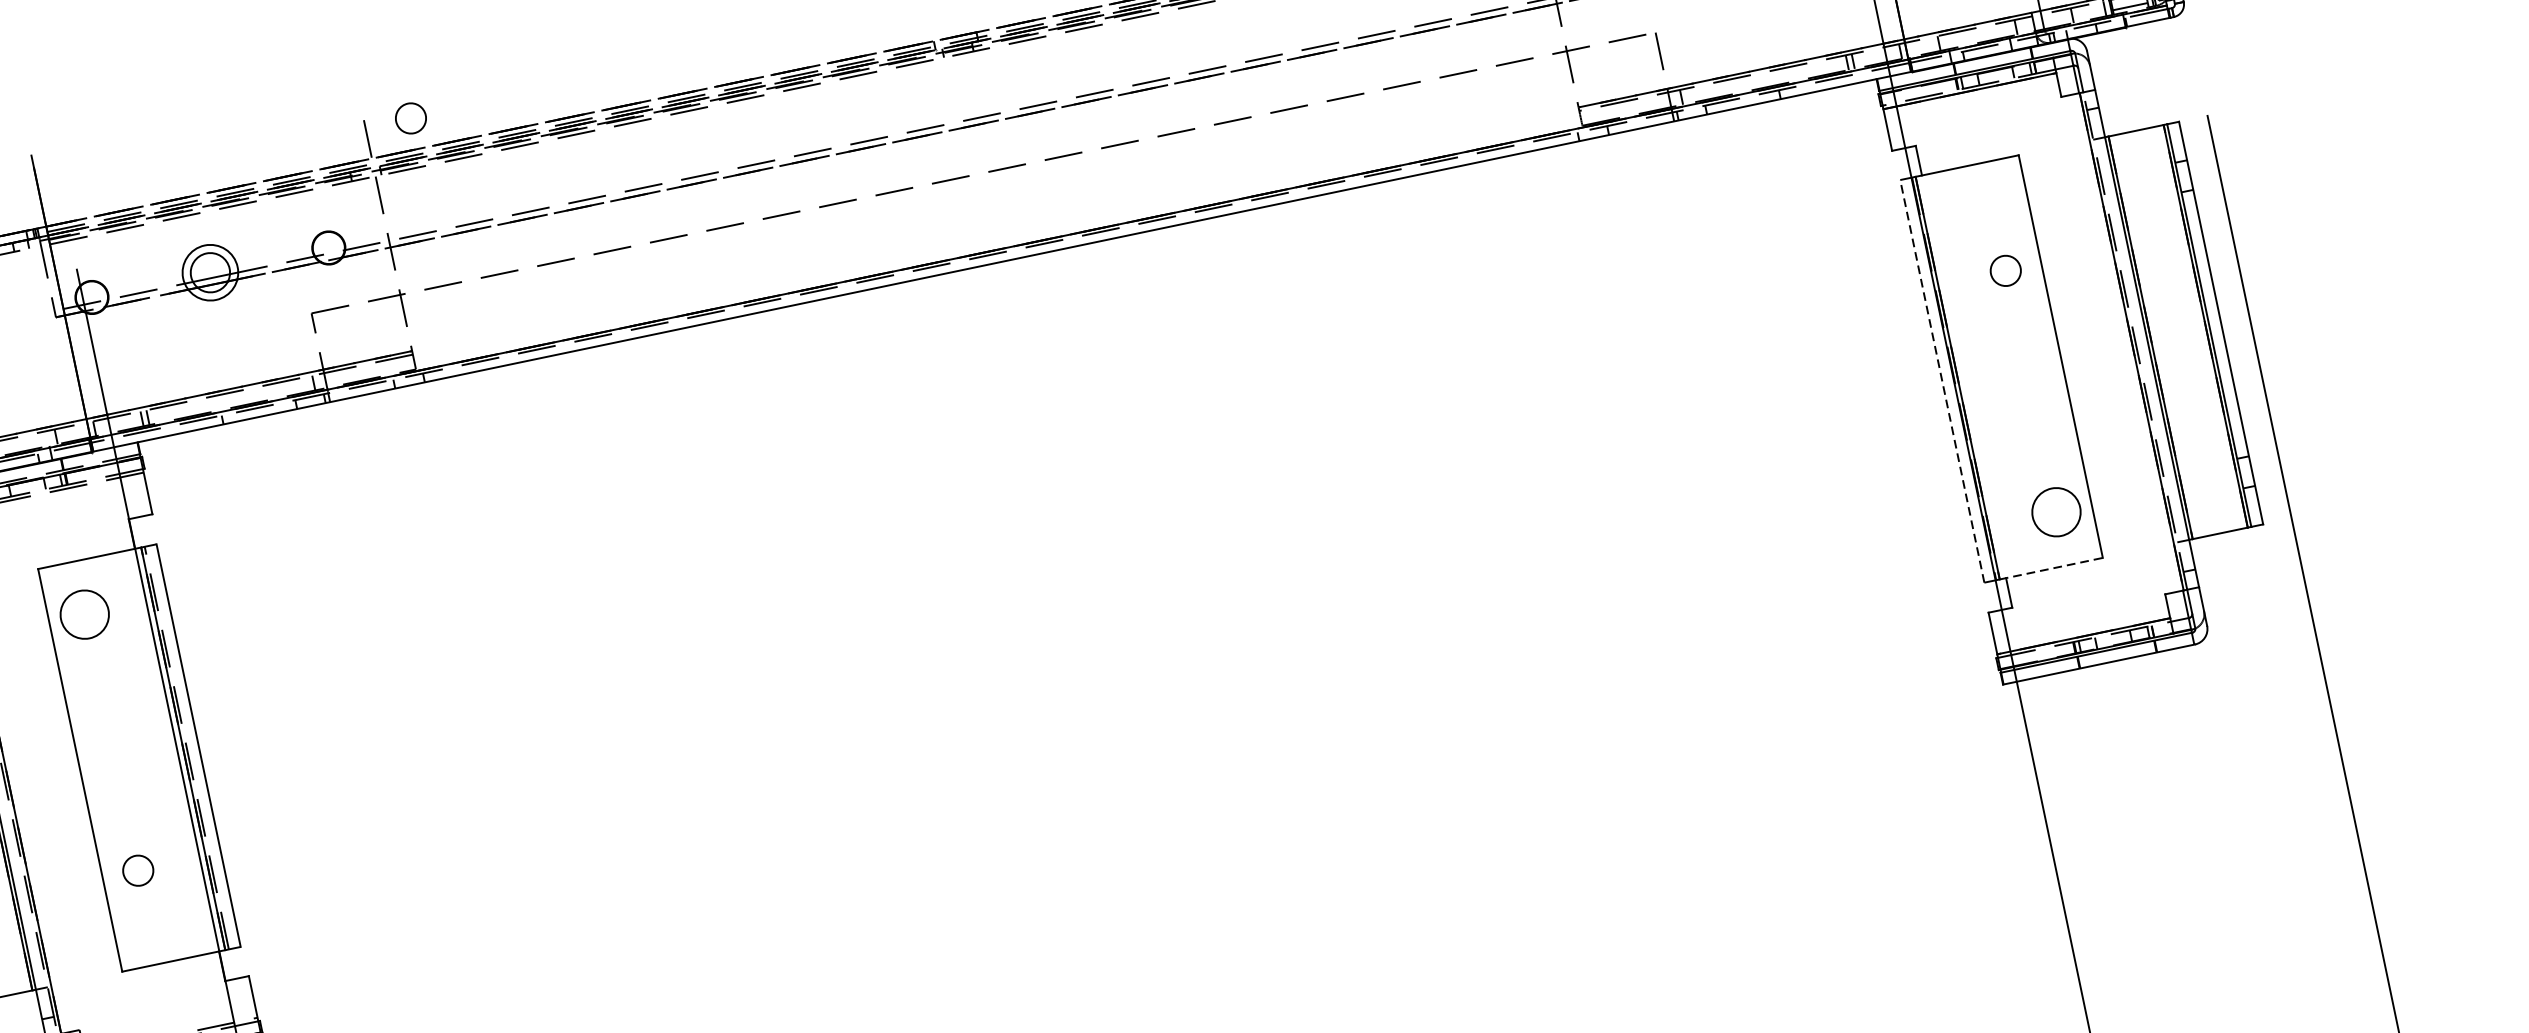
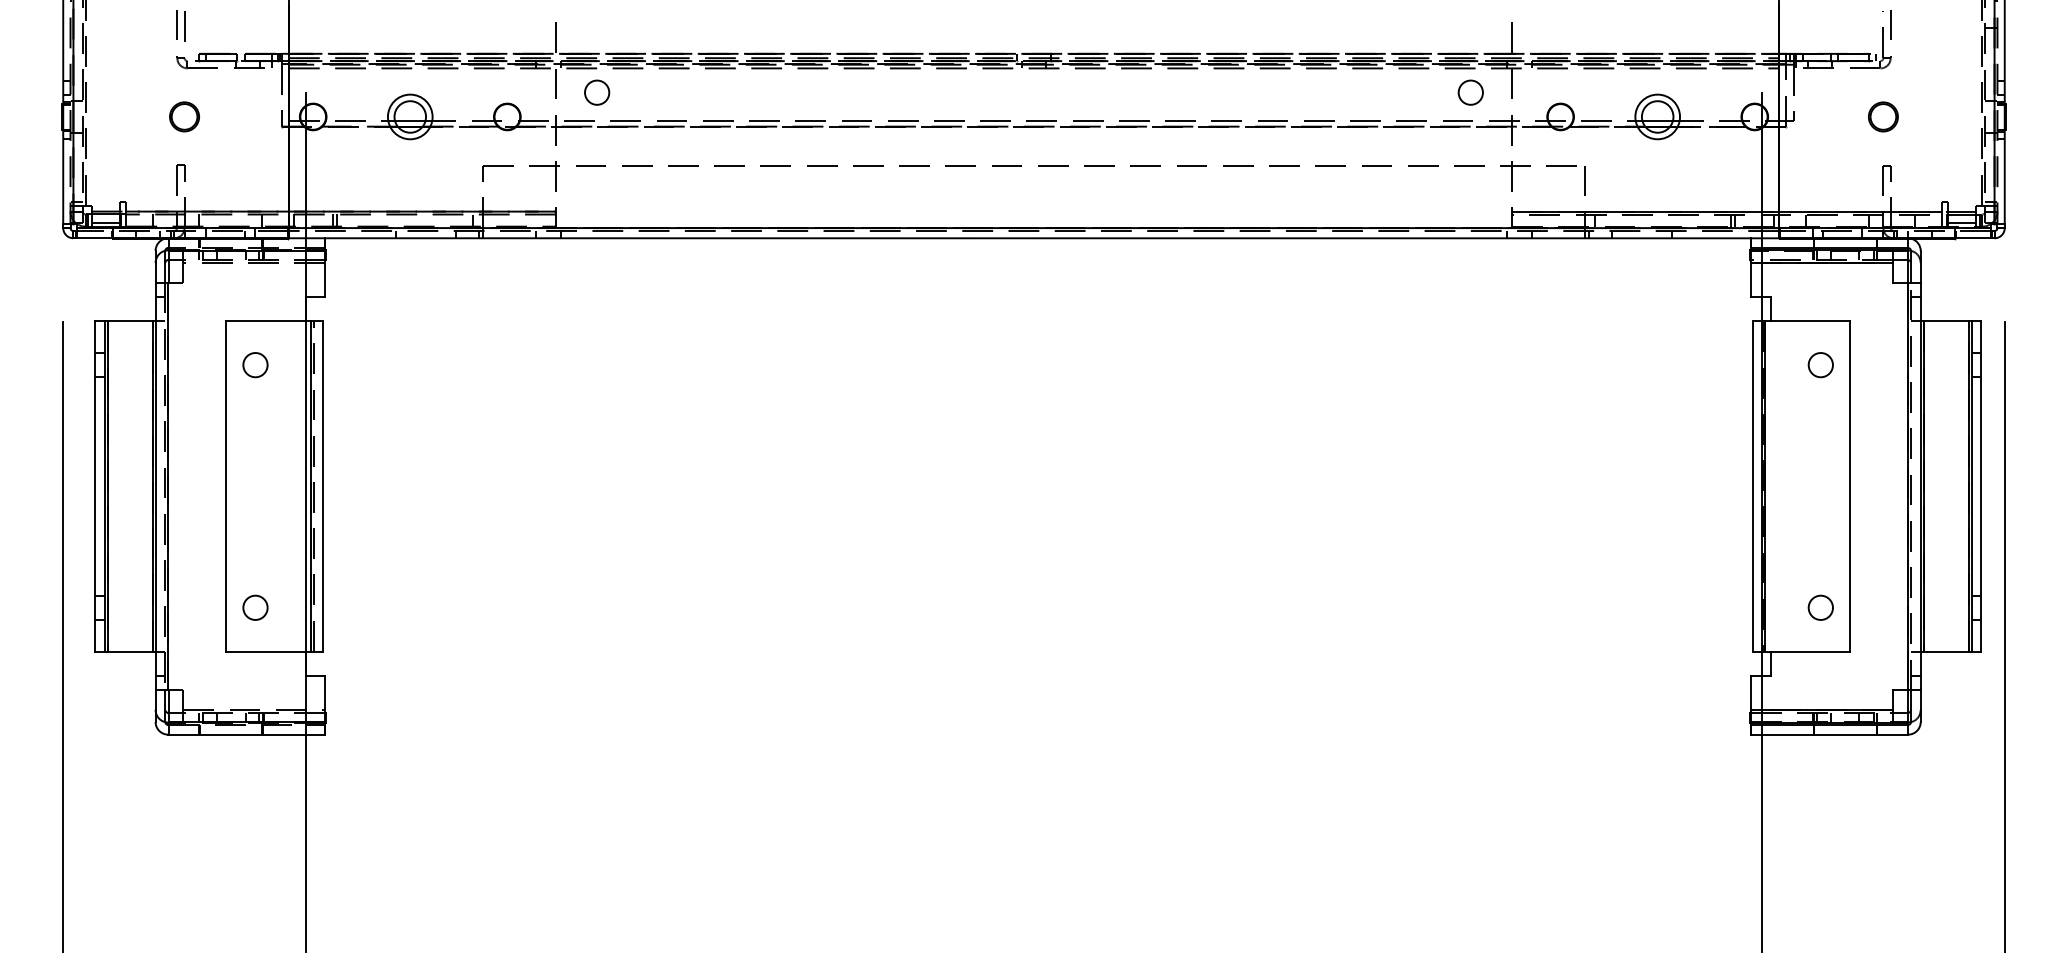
circle: (411, 118) -> (597, 92), moved
circle: (2005, 271) -> (1820, 365), moved
line: (1941, 380) -> (1752, 485), dashed -> solid
circle: (2055, 511) -> (1820, 607), size x0.62
line: (2052, 568) -> (1808, 651), dashed -> solid
circle: (84, 615) -> (255, 365), size x0.62
circle: (138, 870) -> (255, 607), moved

